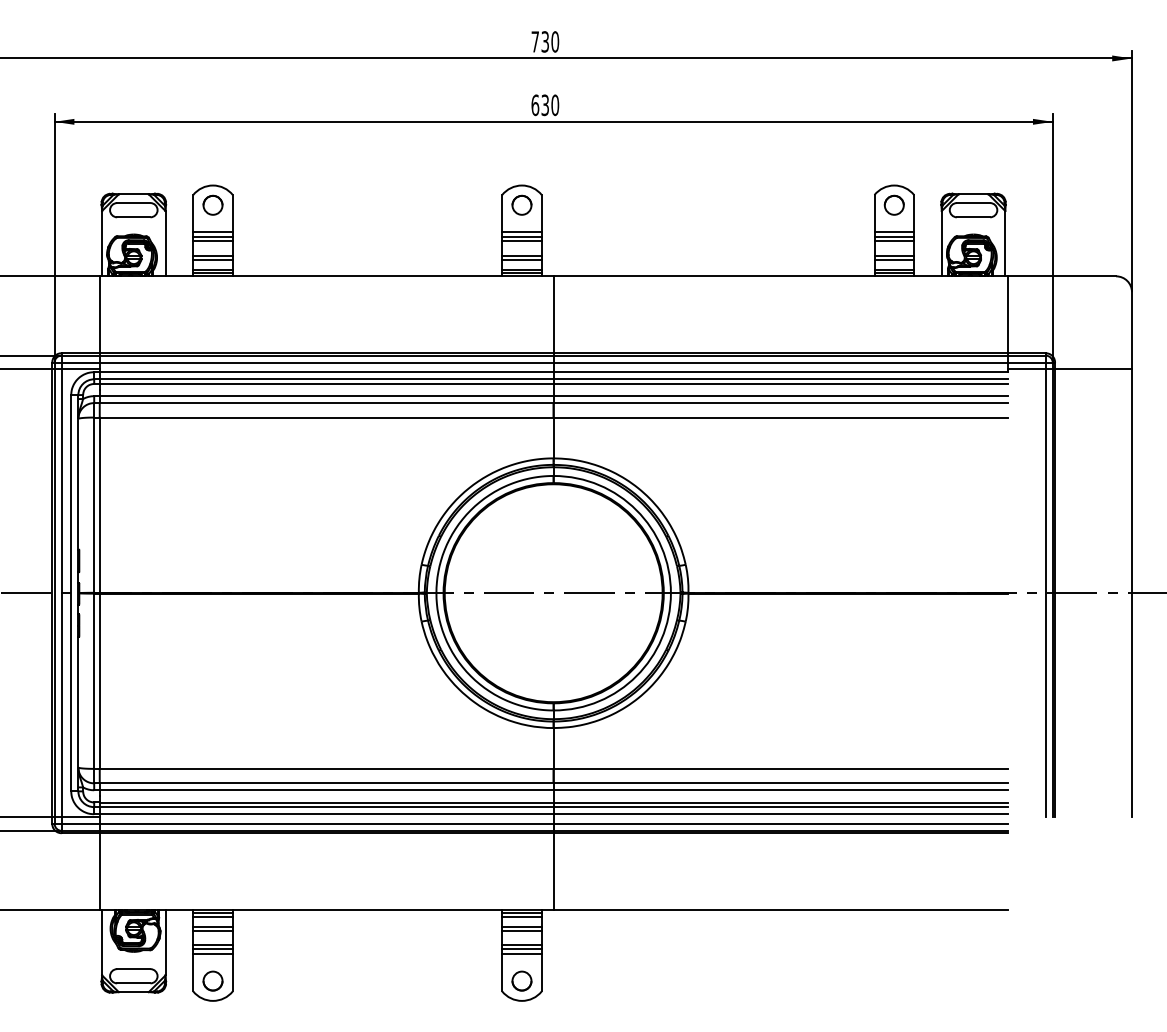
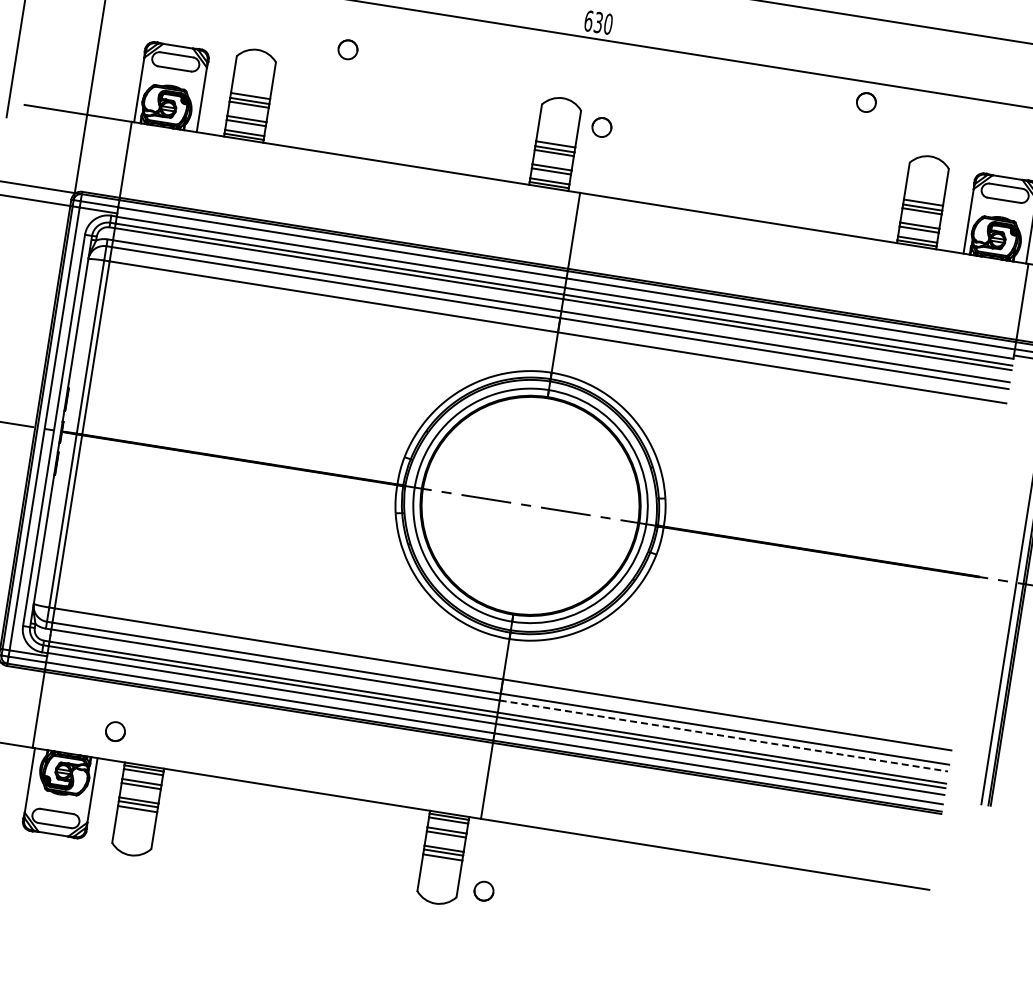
circle: (212, 204) -> (347, 48), moved
circle: (521, 204) -> (601, 126), moved
circle: (893, 204) -> (865, 101), moved
line: (780, 790) -> (723, 736), solid -> dashed
circle: (212, 980) -> (115, 730), moved
circle: (521, 980) -> (483, 890), moved

